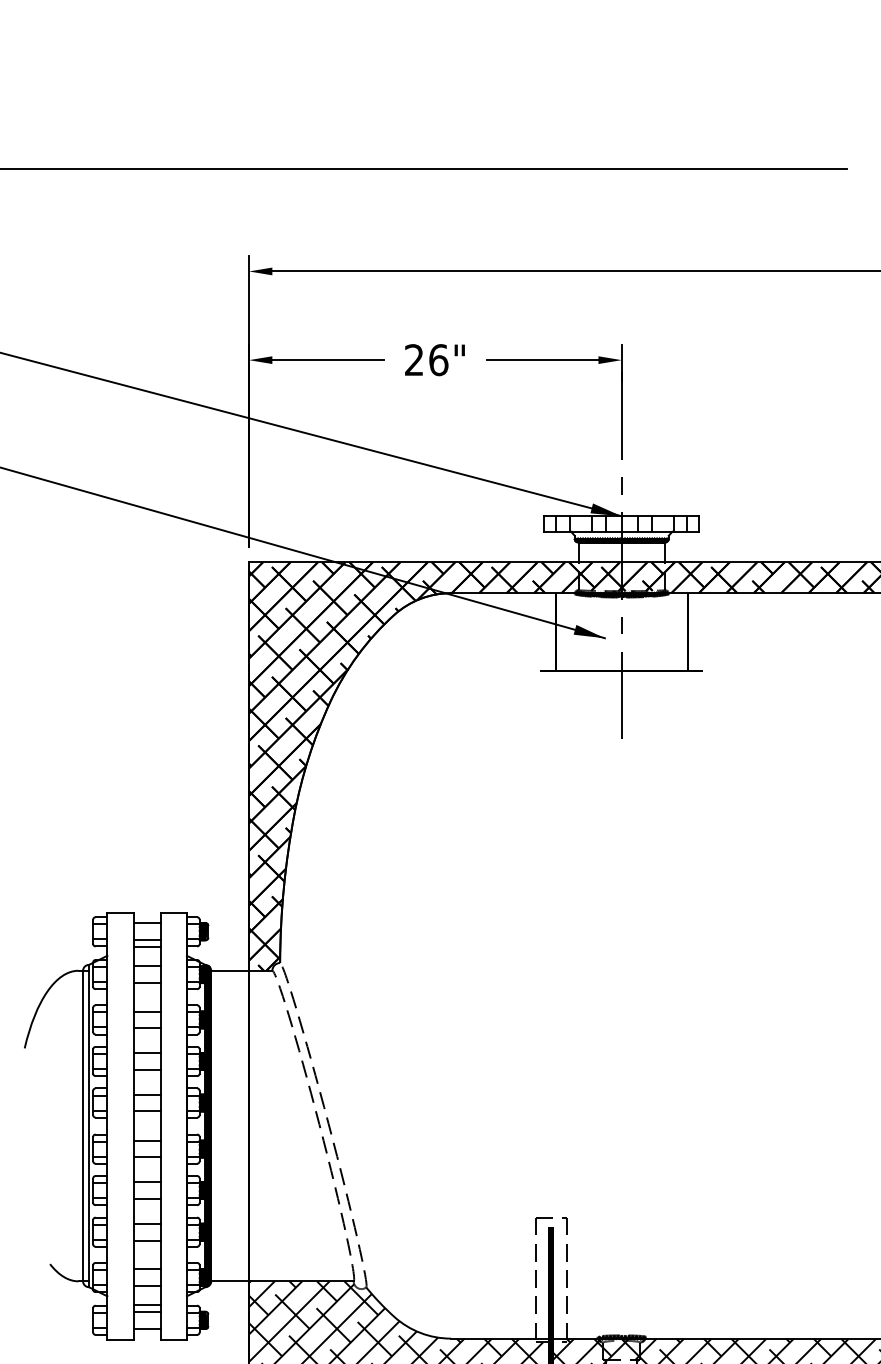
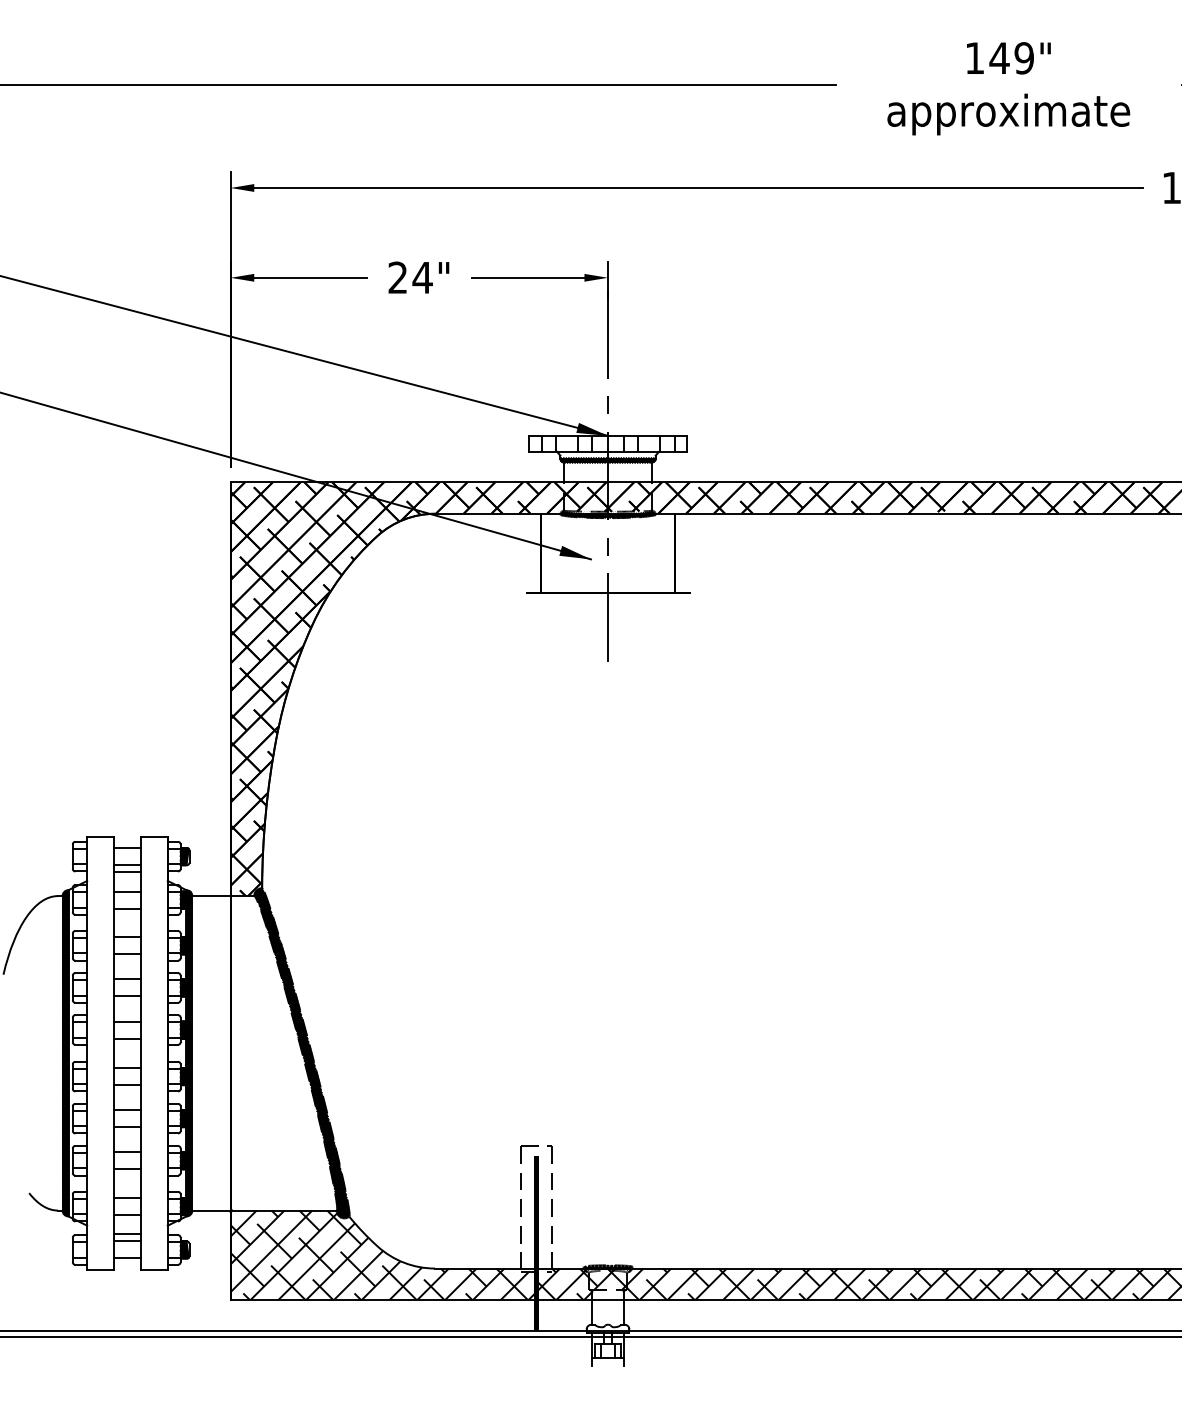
text: (438, 359) -> (422, 277), 26" -> 24"
hatch: (85, 1126) -> (65, 1053), added
hatch: (319, 1126) -> (301, 1053), added

